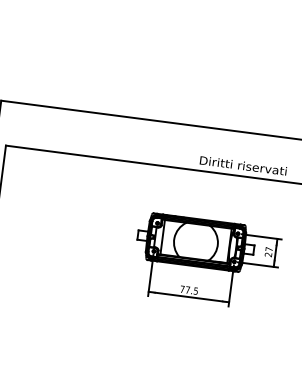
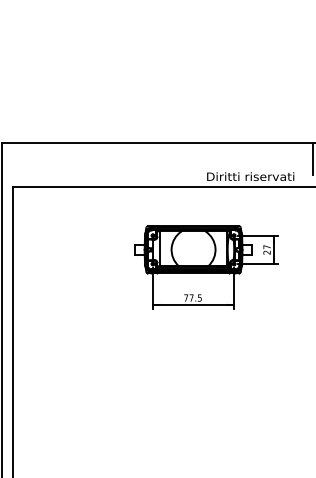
part: (206, 261) -> (206, 267), moved

